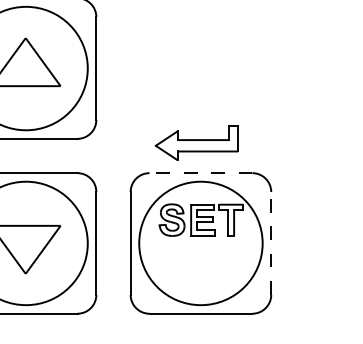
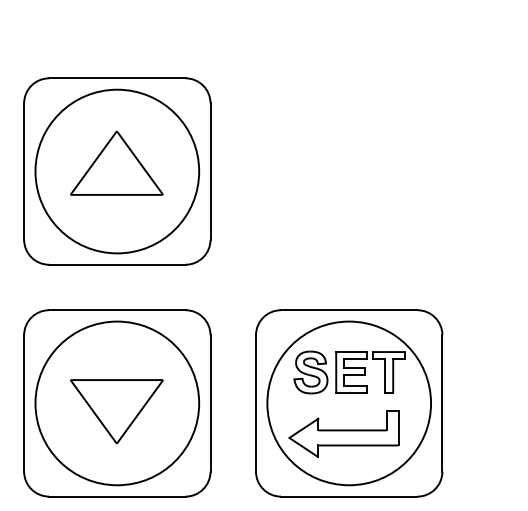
part: (196, 142) -> (343, 433), moved
line: (200, 173) -> (348, 310), dashed -> solid
line: (271, 242) -> (442, 402), dashed -> solid

